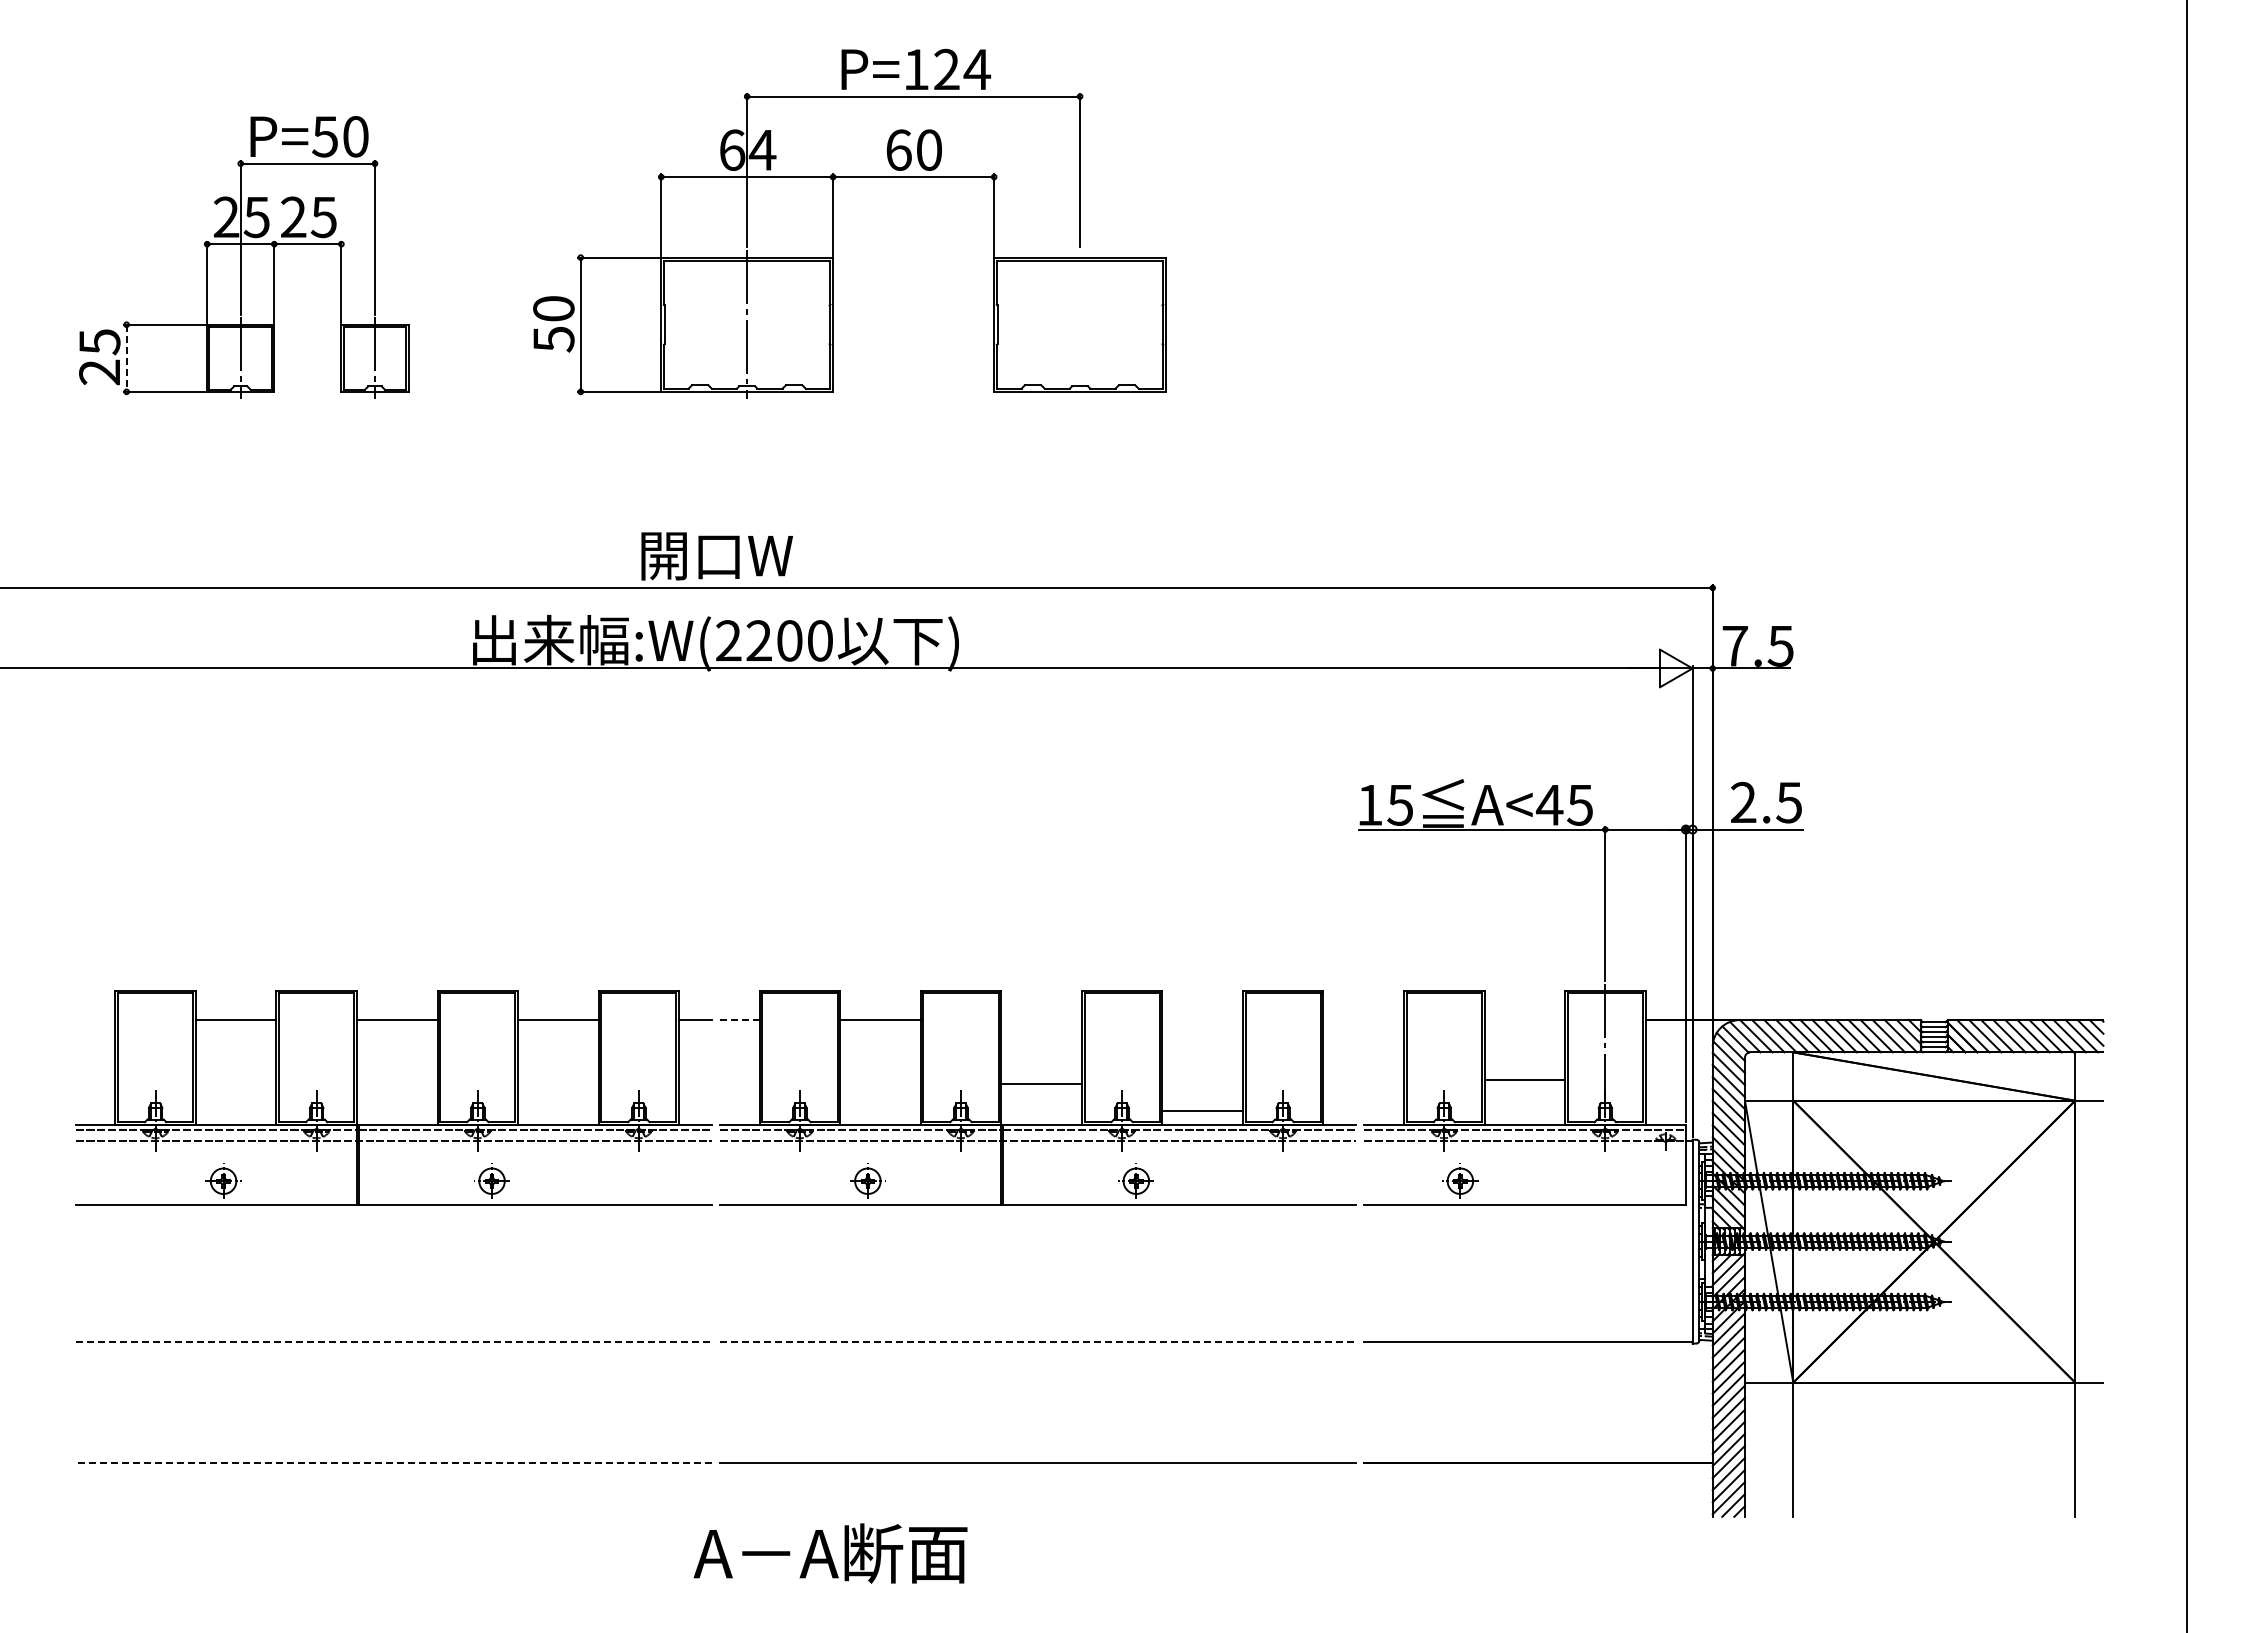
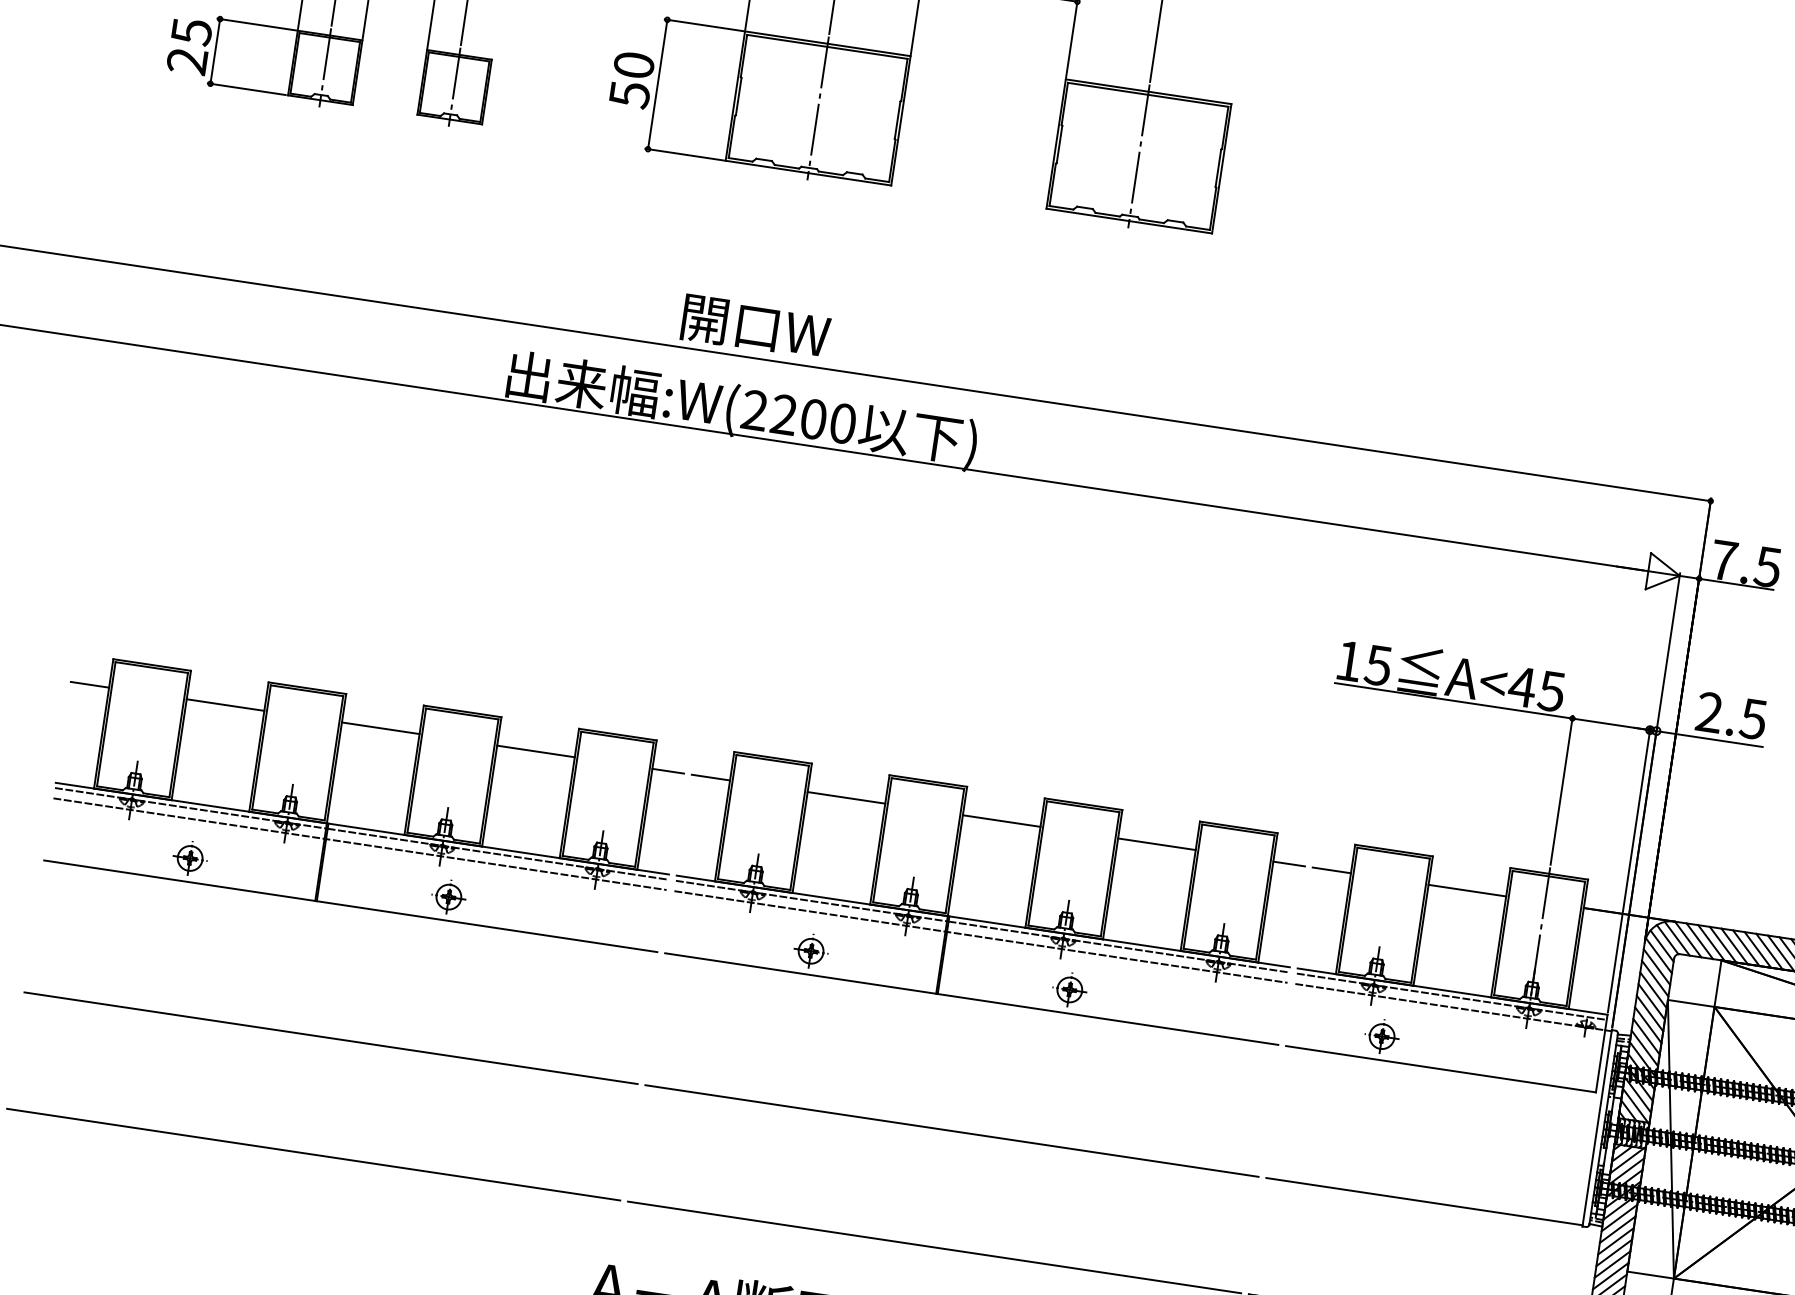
line: (1080, 324) -> (1139, 156), added
line: (126, 358) -> (215, 51), dashed -> solid
line: (95, 1020) -> (89, 685), added
line: (739, 1020) -> (710, 777), dashed -> solid
line: (1339, 1020) -> (1288, 864), added
line: (1384, 1020) -> (1332, 870), added
line: (1524, 1080) -> (1467, 890), moved
line: (1041, 1084) -> (1001, 821), moved
line: (1202, 1111) -> (1156, 844), moved
line: (394, 1342) -> (331, 1038), dashed -> solid
line: (1038, 1342) -> (952, 1131), dashed -> solid
line: (393, 1463) -> (313, 1154), dashed -> solid

